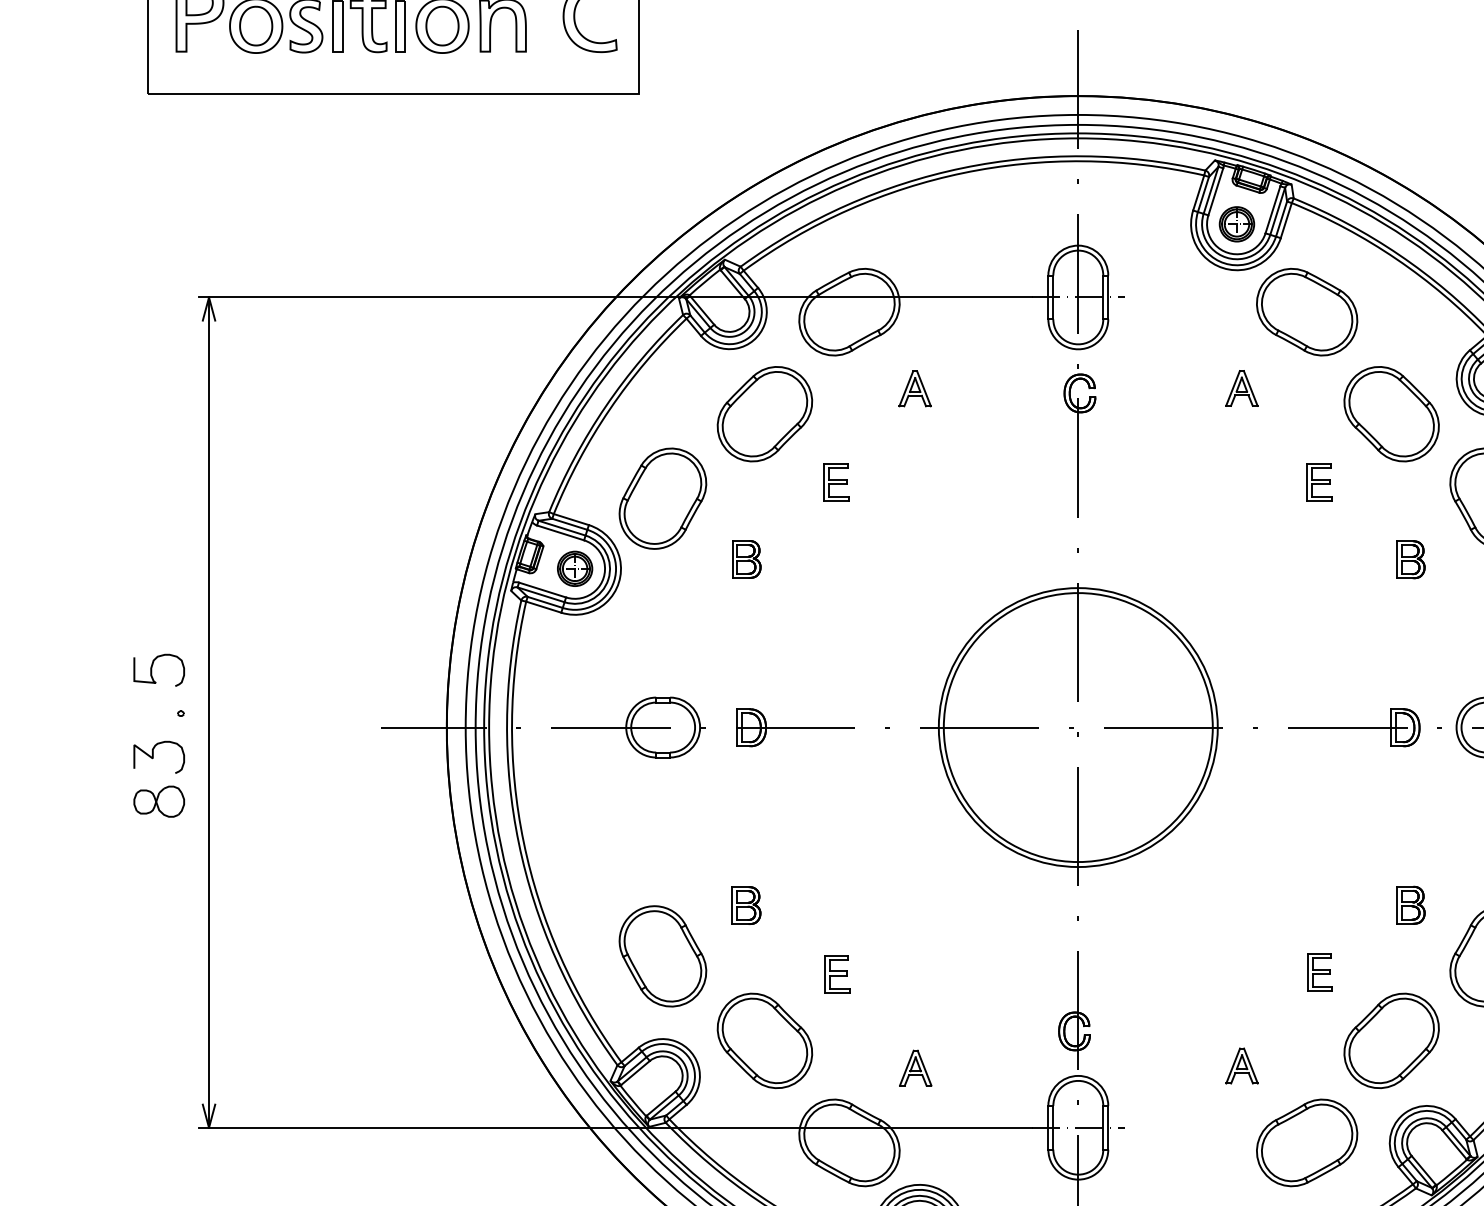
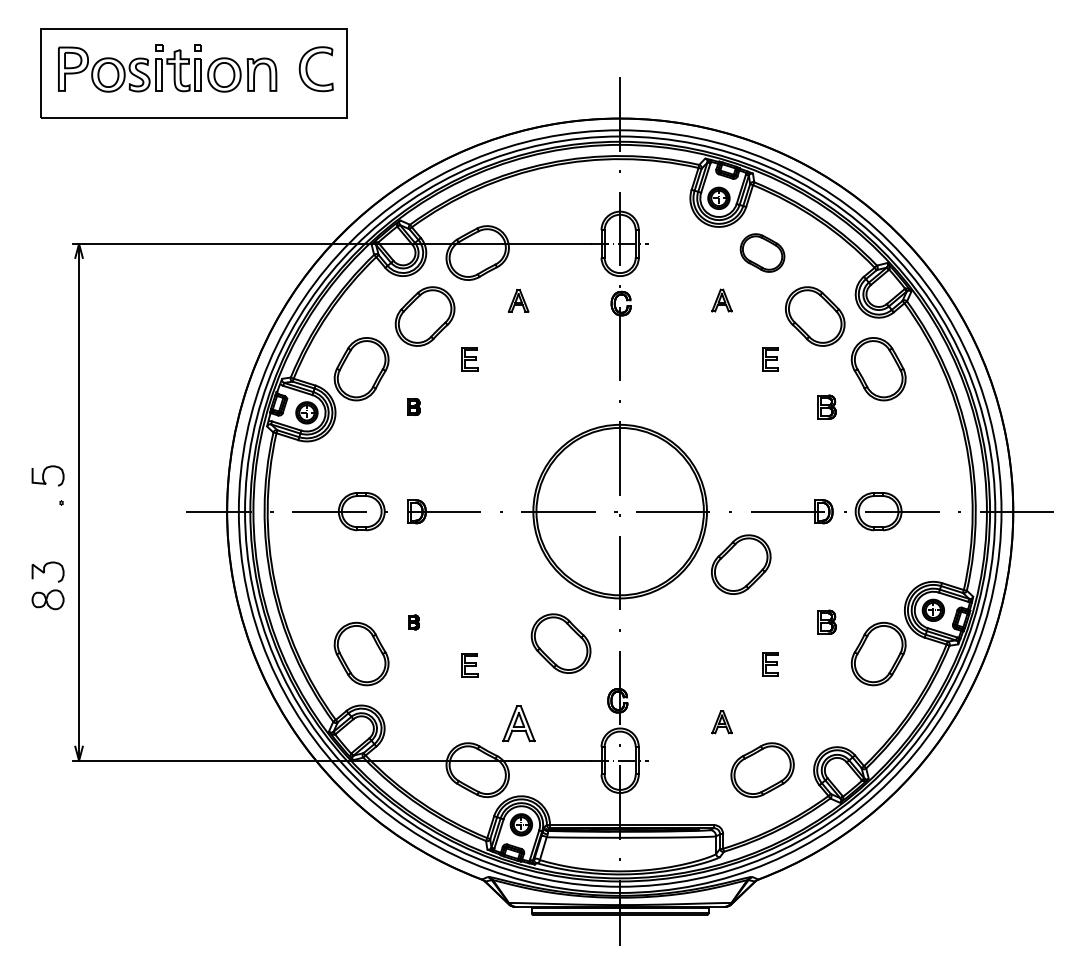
part: (1306, 311) -> (762, 252), size x0.7
part: (746, 558) -> (413, 406), size x0.7
part: (161, 788) -> (49, 591), moved
part: (746, 905) -> (413, 622), size x0.6
part: (763, 1040) -> (560, 643), moved
part: (1392, 1040) -> (741, 564), moved
part: (914, 1067) -> (518, 723), size x1.6

